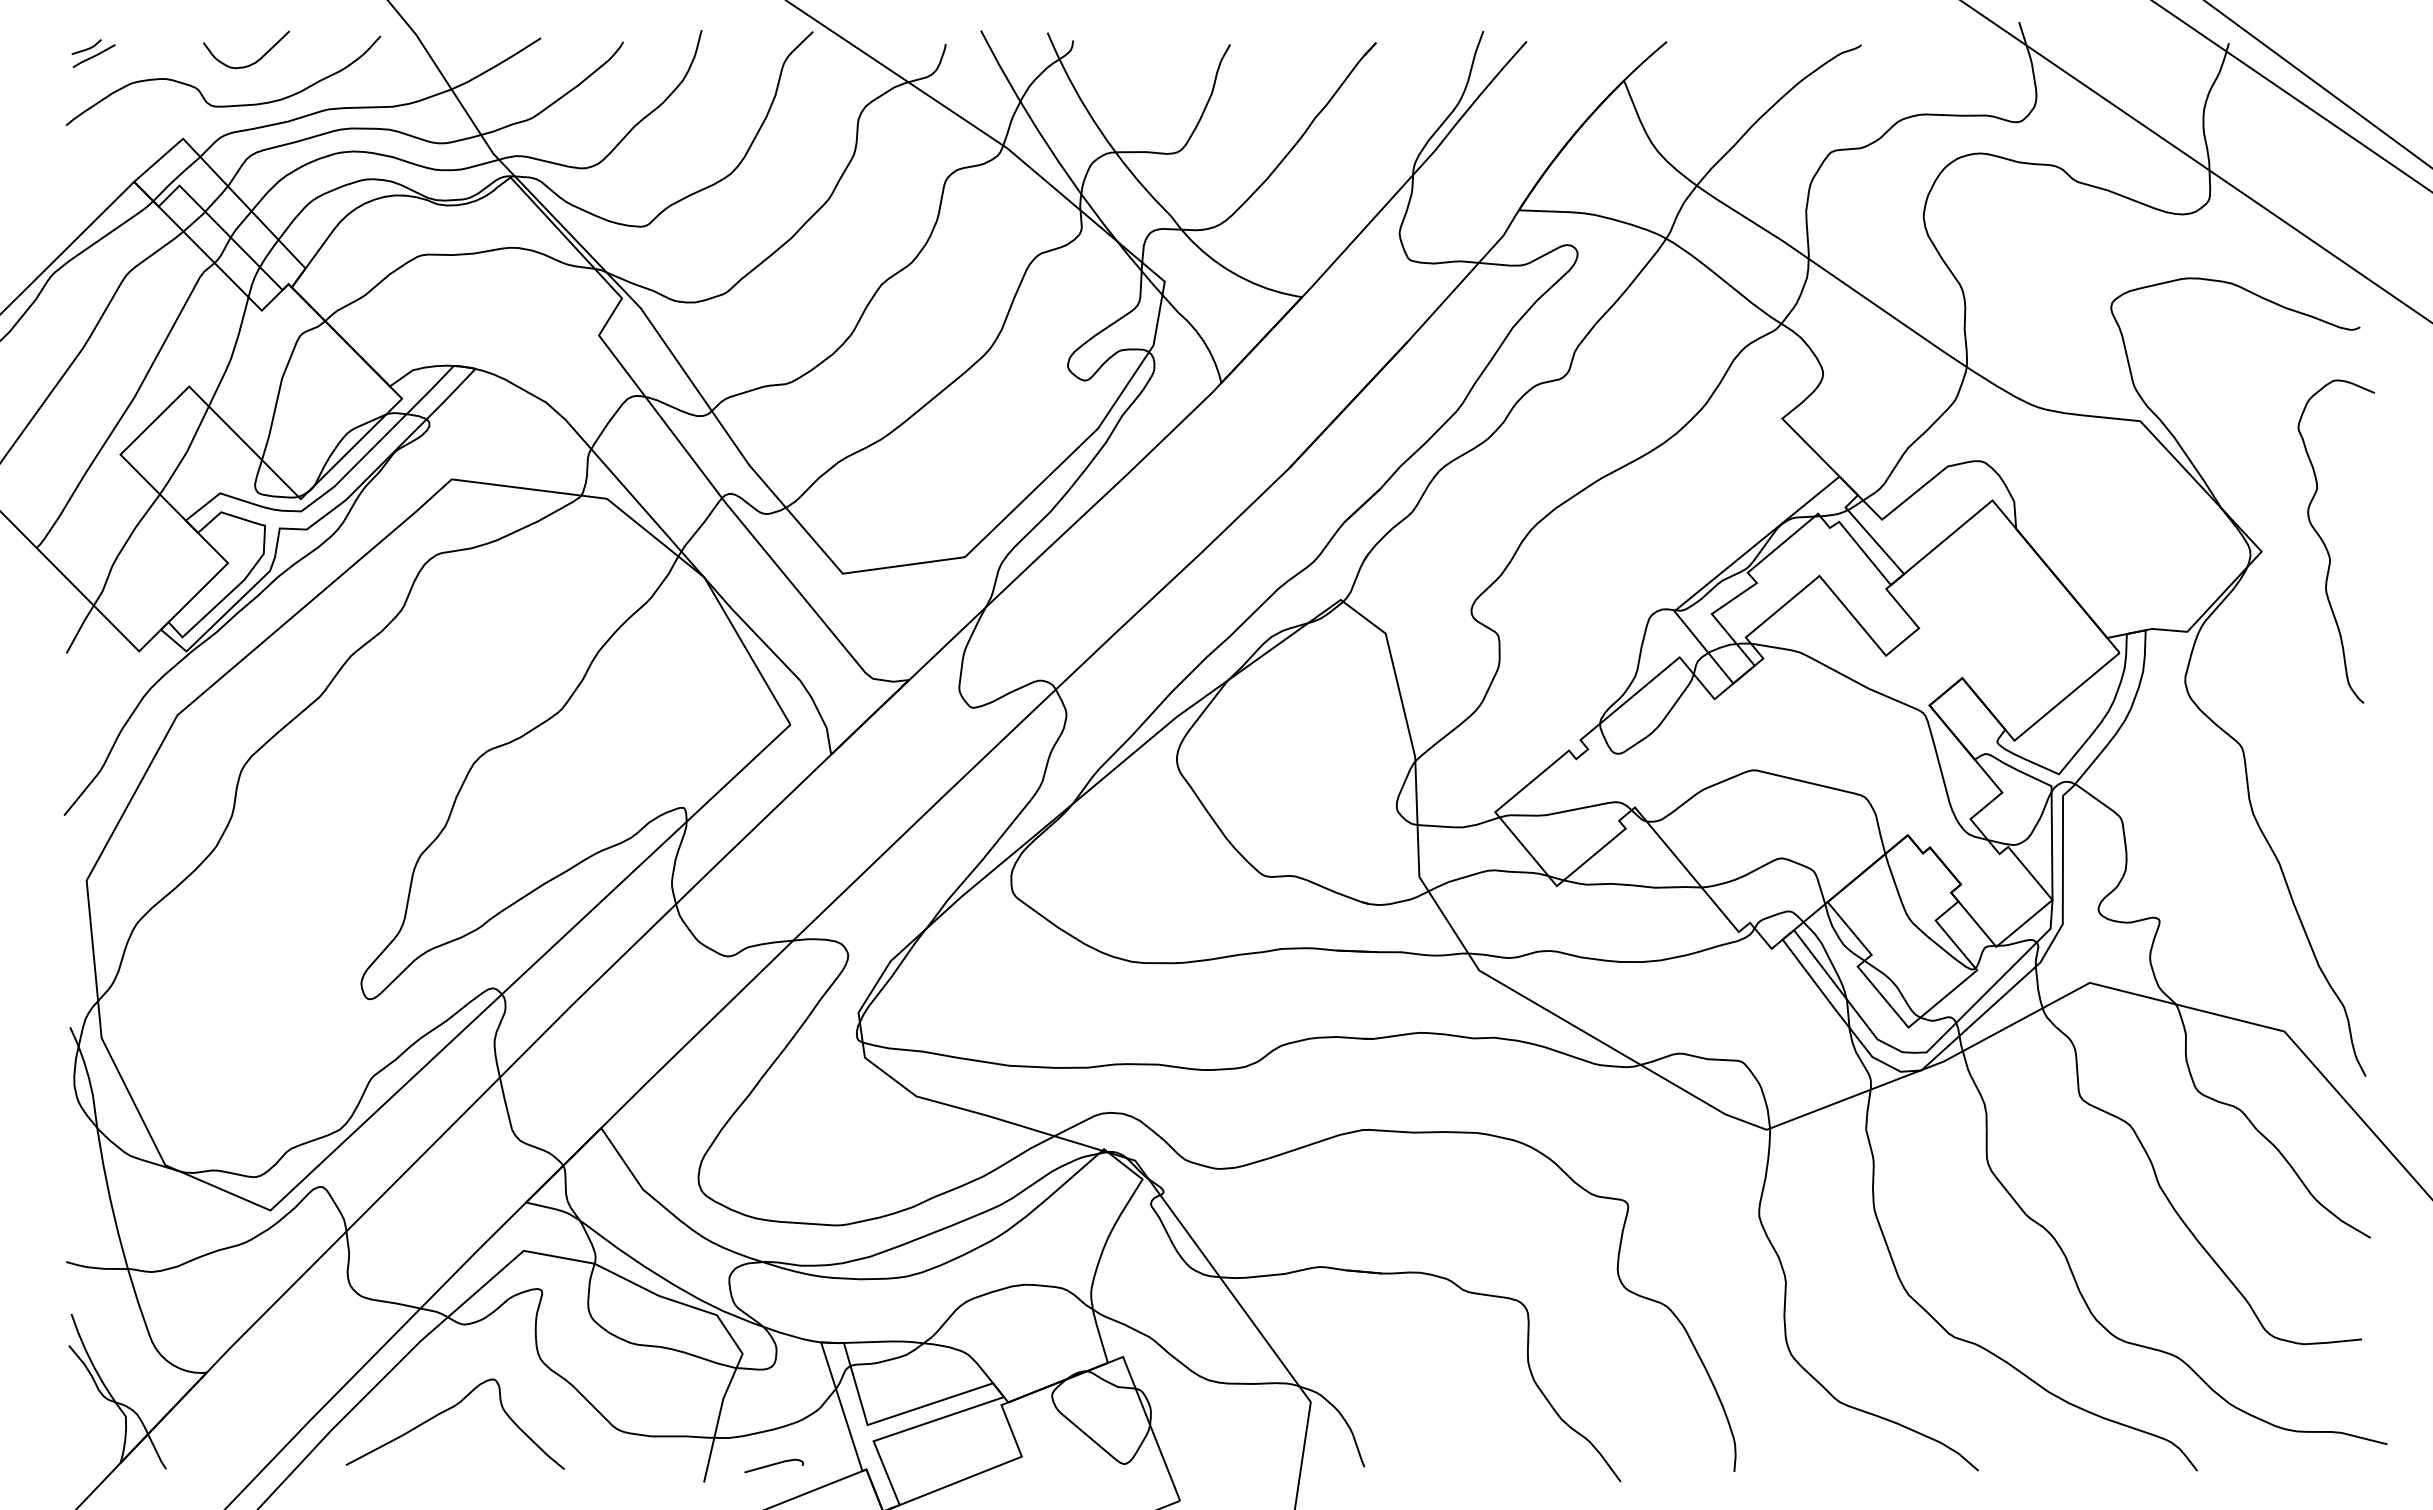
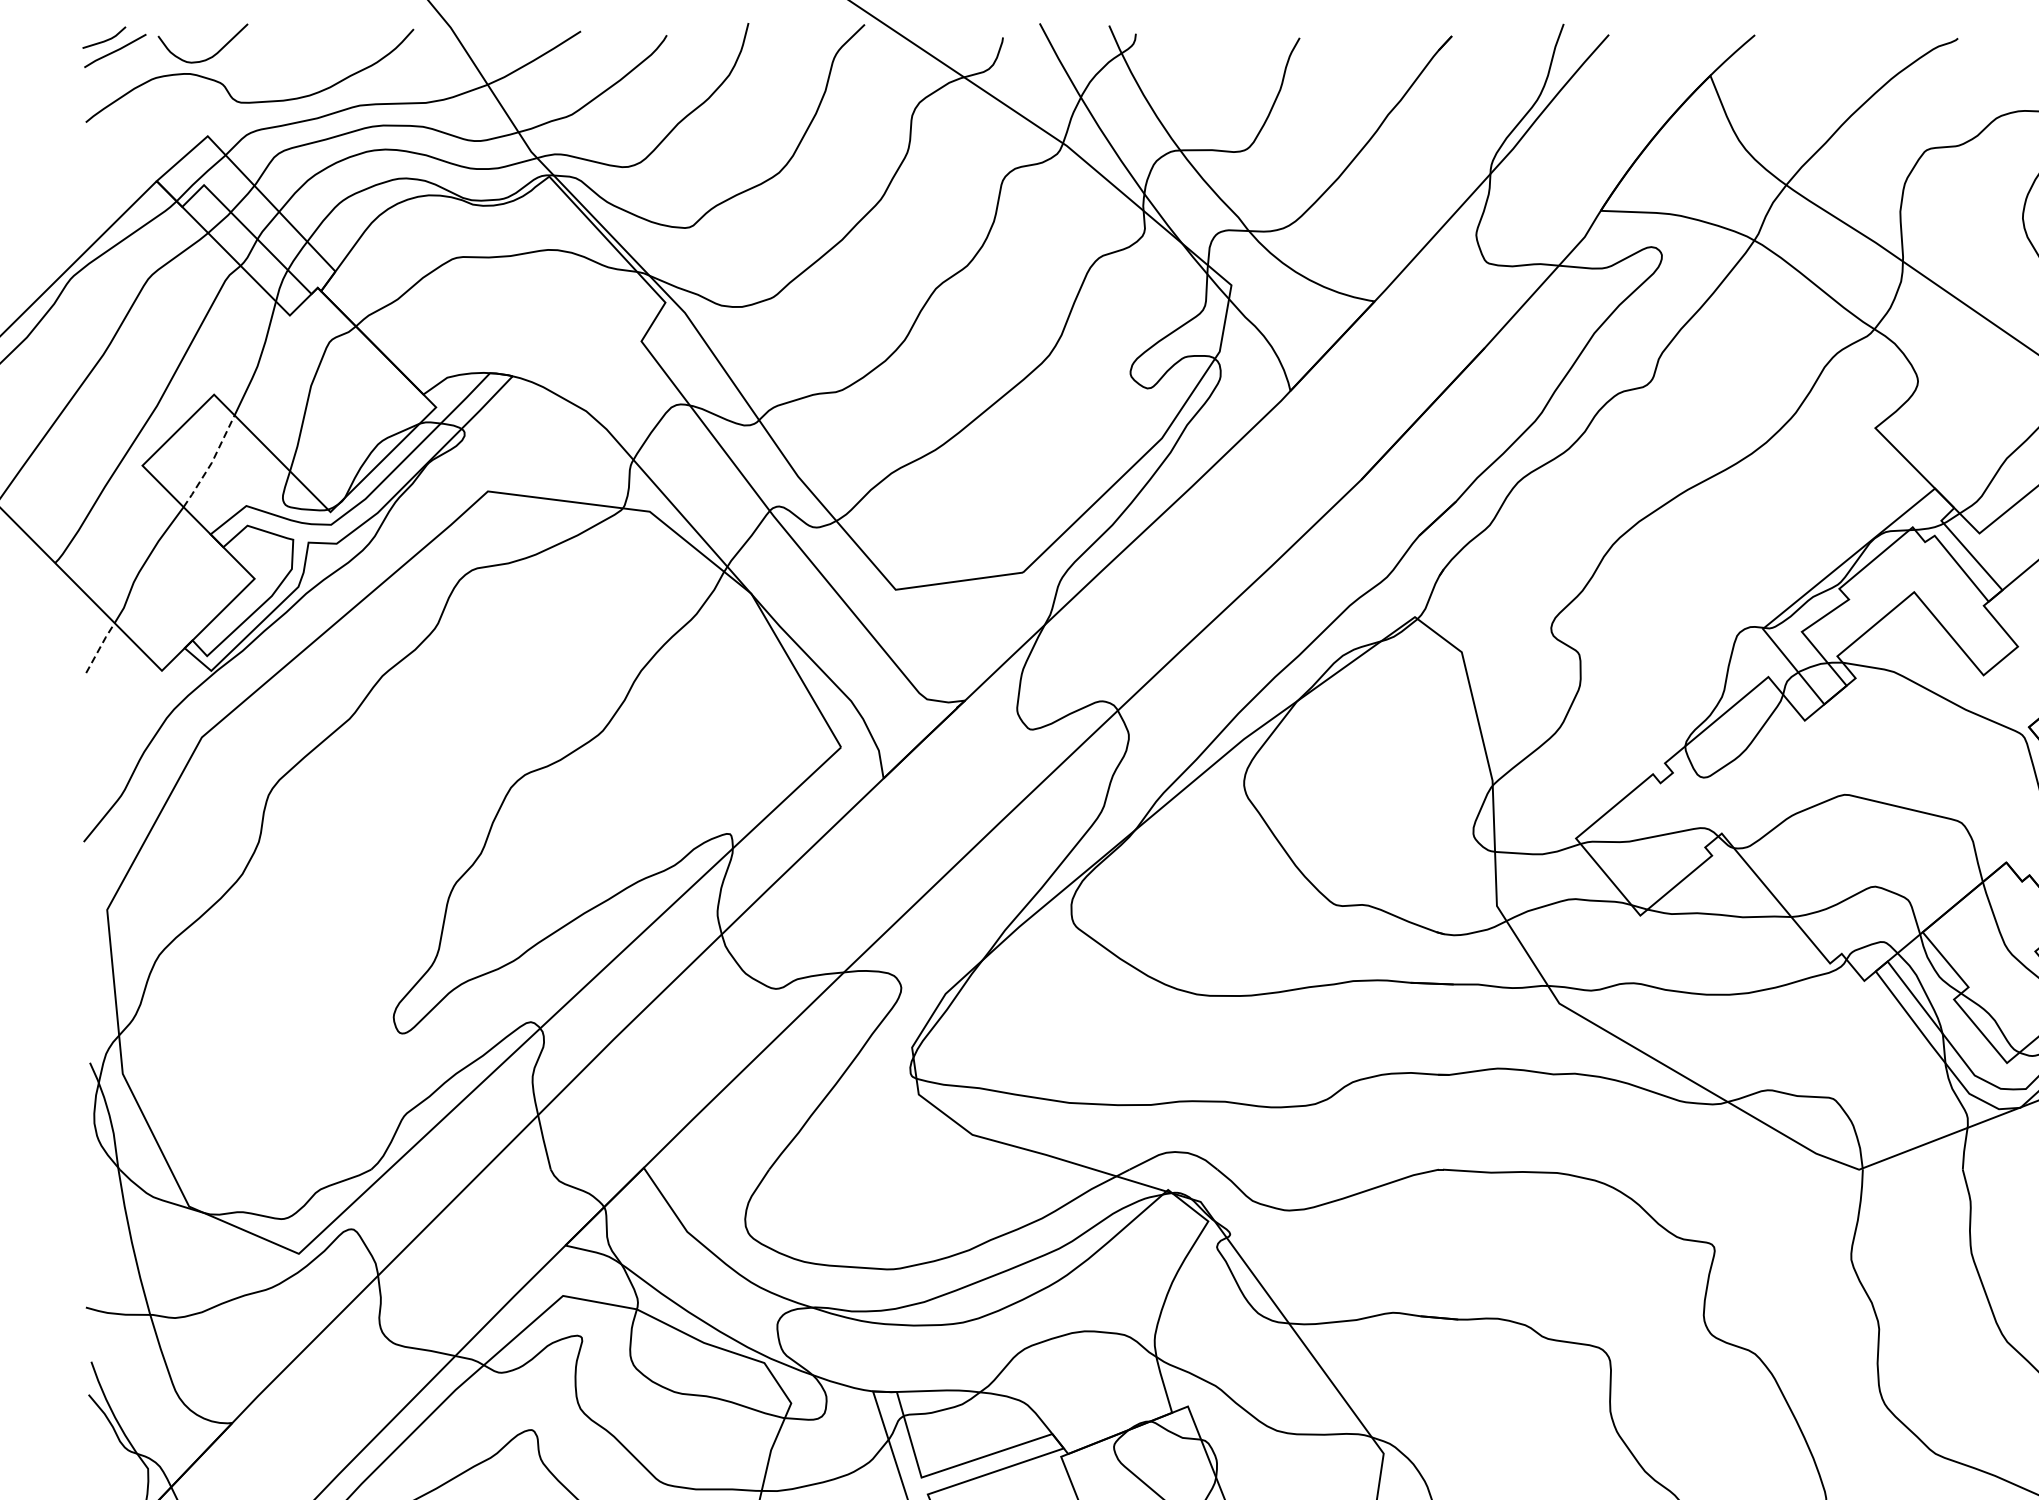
part: (93, 53) -> (114, 47), size x1.4
curve: (253, 62) -> (210, 56), moved
line: (187, 451) -> (212, 462), solid -> dashed
line: (80, 628) -> (100, 646), solid -> dashed

